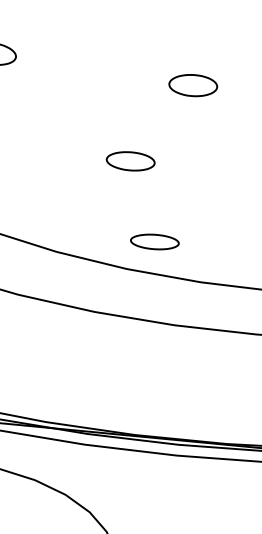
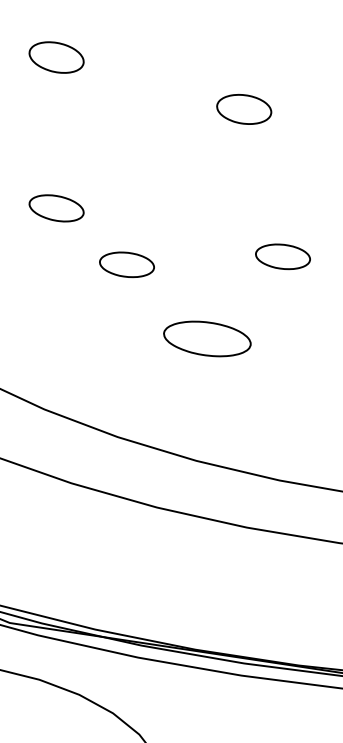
part: (56, 99) -> (126, 264), added
part: (130, 160) -> (207, 338), size x1.6
part: (154, 241) -> (229, 431), removed

